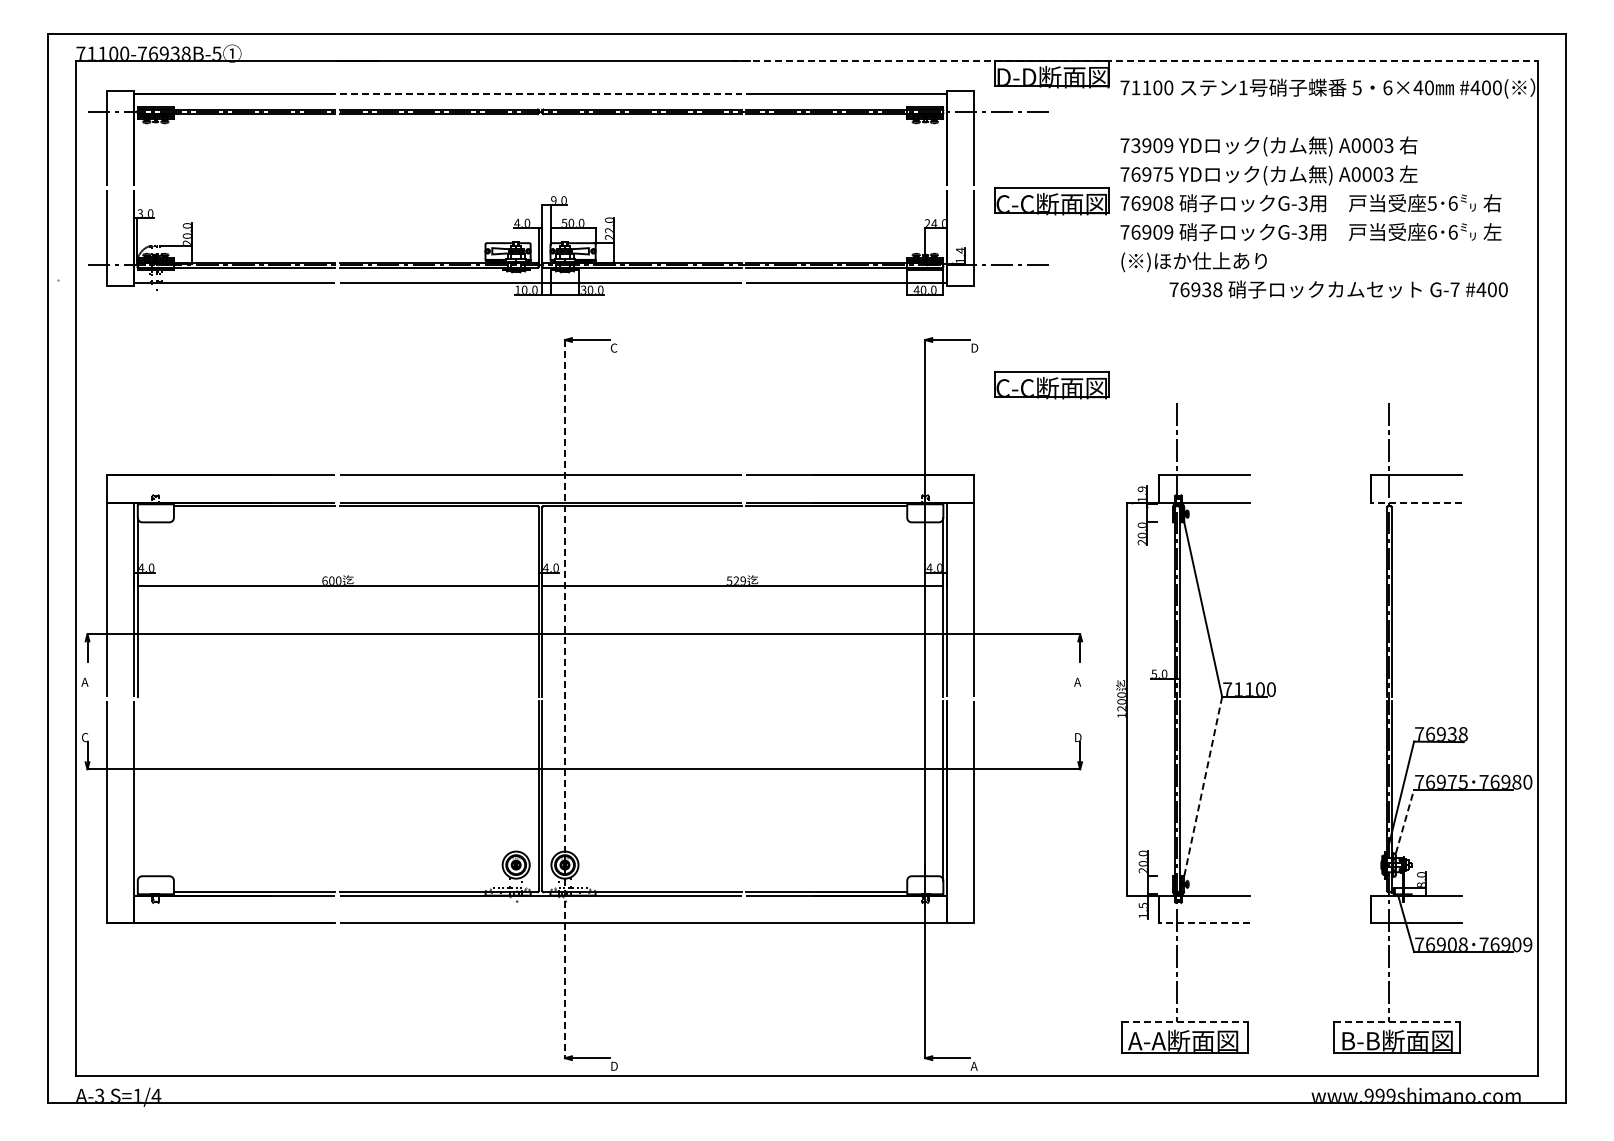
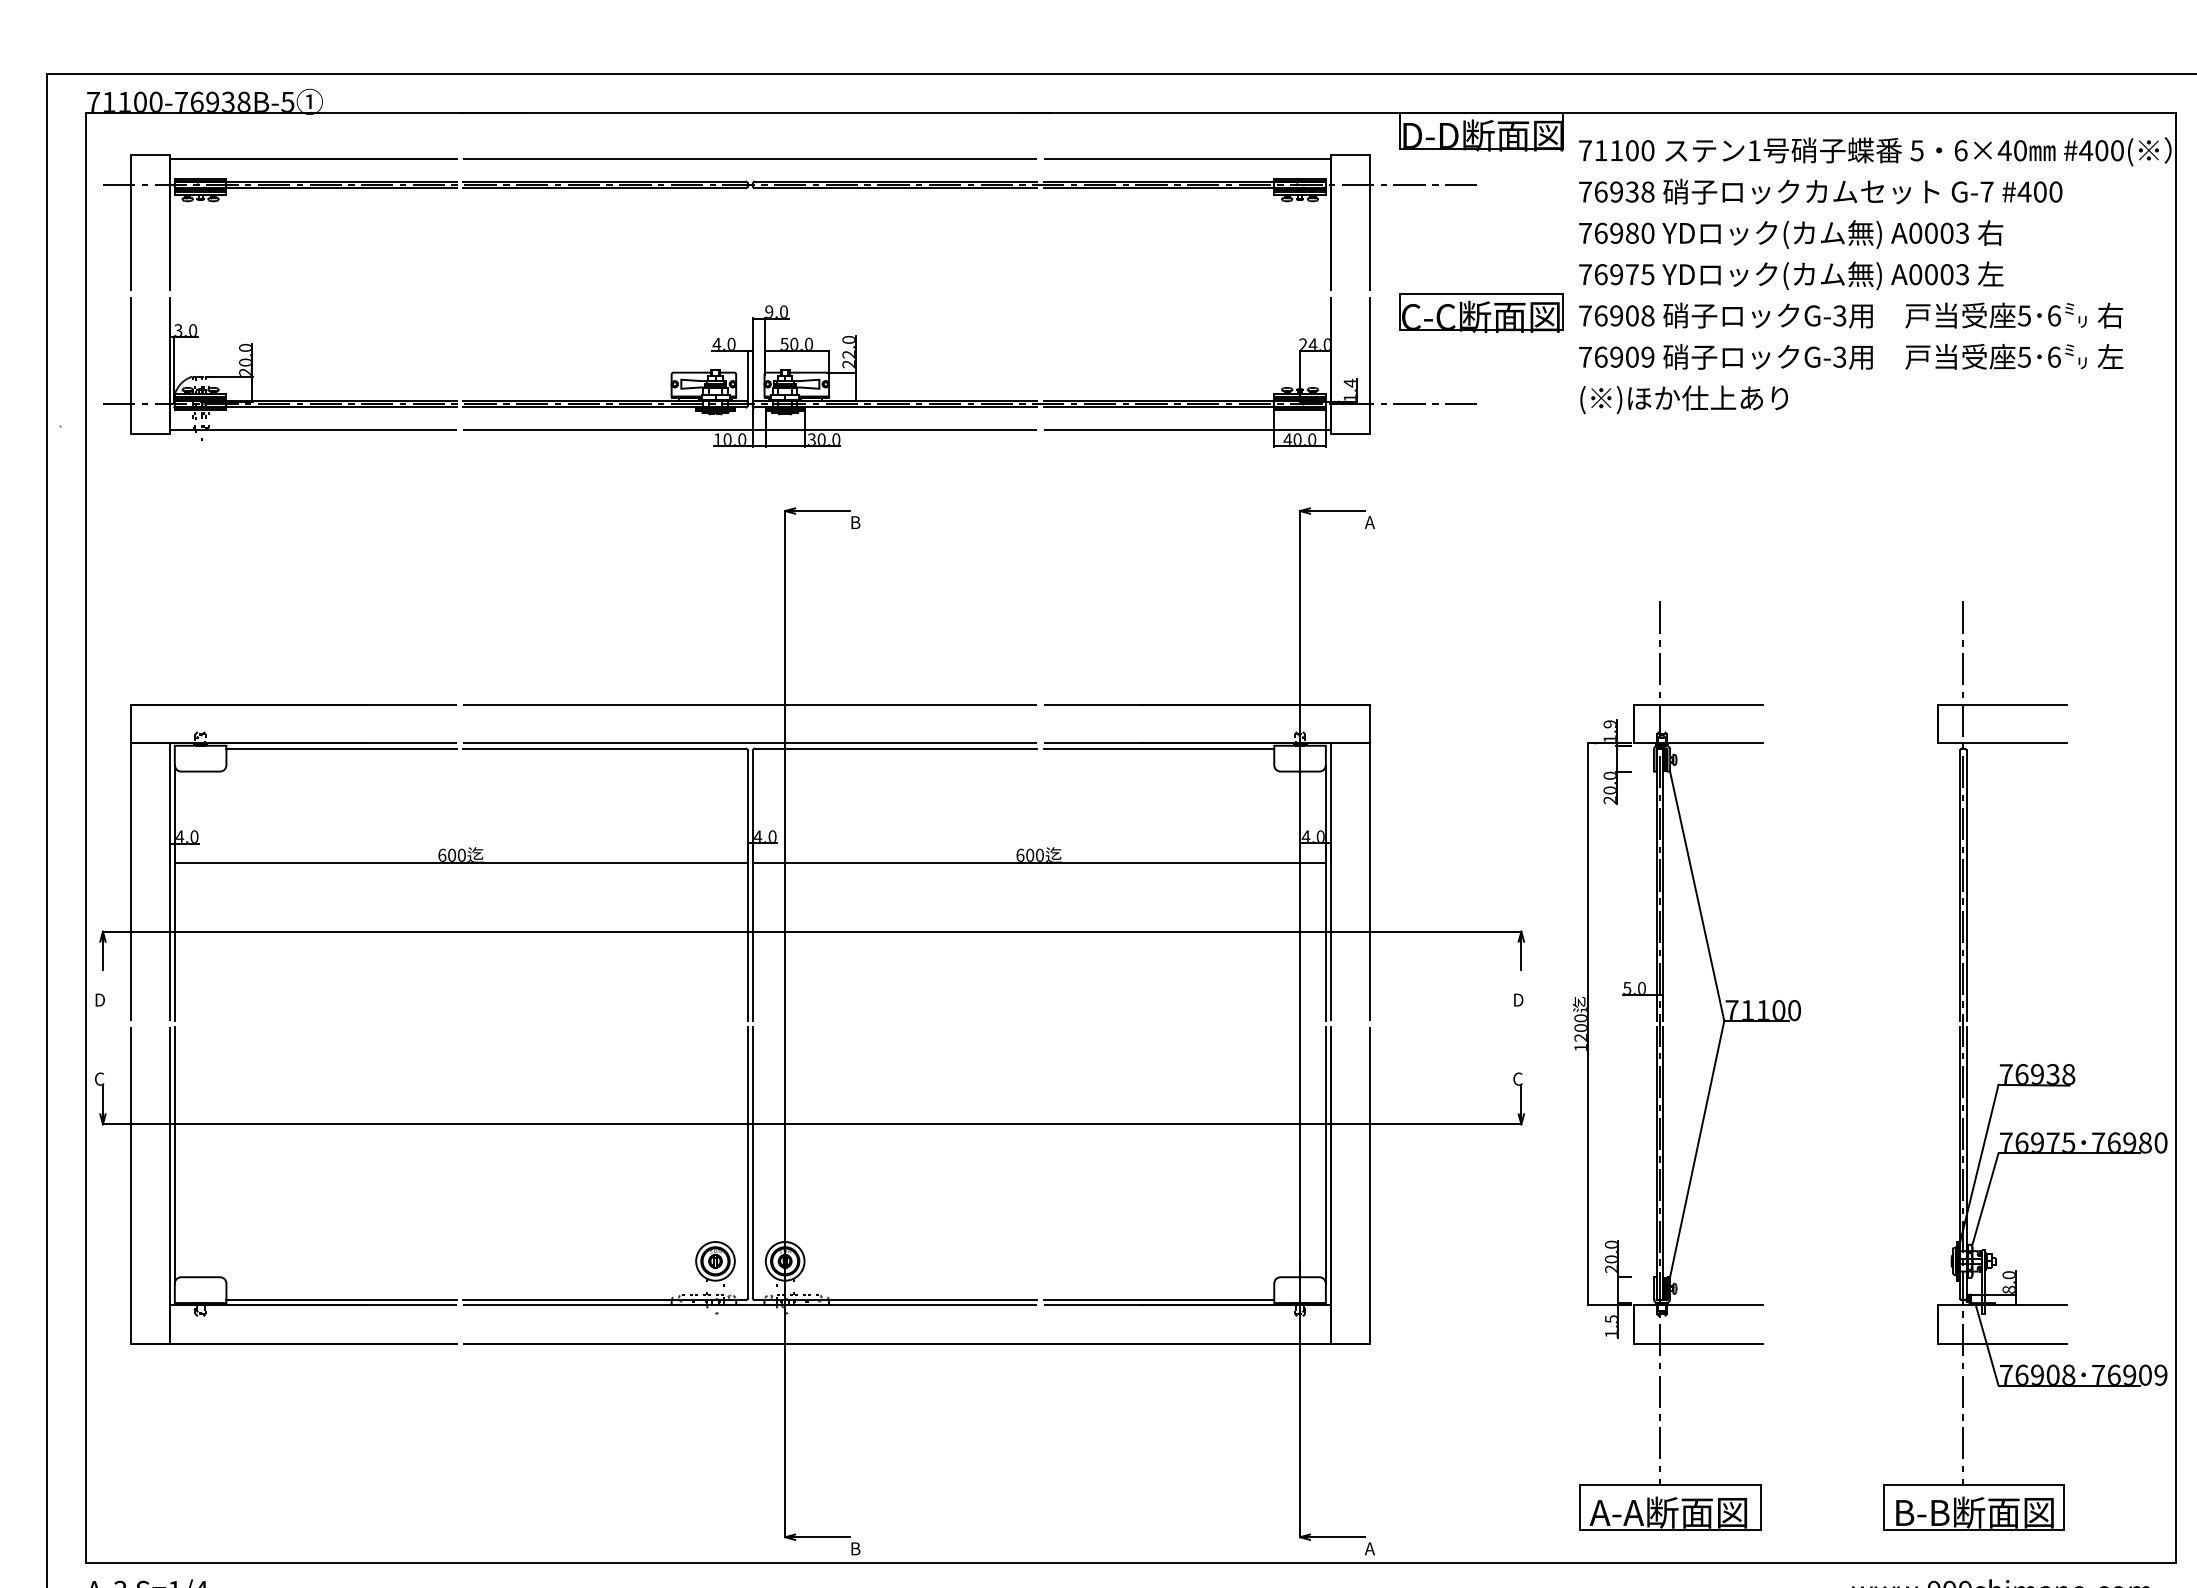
line: (1134, 61) -> (1598, 113), dashed -> solid
line: (540, 93) -> (750, 158), dashed -> solid
text: (1152, 145) -> (1624, 233), 73909 -> 76980
text: (1431, 232) -> (2023, 357), 6 -> 5
text: (1338, 289) -> (1820, 191), moved
text: (613, 347) -> (854, 521), C -> B
text: (974, 347) -> (1370, 521), D -> A
part: (1051, 385) -> (1480, 576), removed
line: (1416, 502) -> (2001, 743), dashed -> solid
text: (735, 580) -> (1028, 854), 529 -> 600
text: (84, 681) -> (98, 998), A -> D
text: (1077, 681) -> (1517, 998), A -> D
line: (564, 699) -> (784, 1024), dashed -> solid
text: (1077, 737) -> (1517, 1078), D -> C
line: (1203, 786) -> (1697, 1149), dashed -> solid
line: (137, 790) -> (174, 1154), added
line: (1405, 821) -> (1986, 1199), dashed -> solid
line: (1203, 922) -> (1697, 1343), dashed -> solid
line: (1185, 1021) -> (1671, 1484), dashed -> solid
line: (1397, 1021) -> (1974, 1484), dashed -> solid
text: (614, 1066) -> (855, 1549), D -> B

